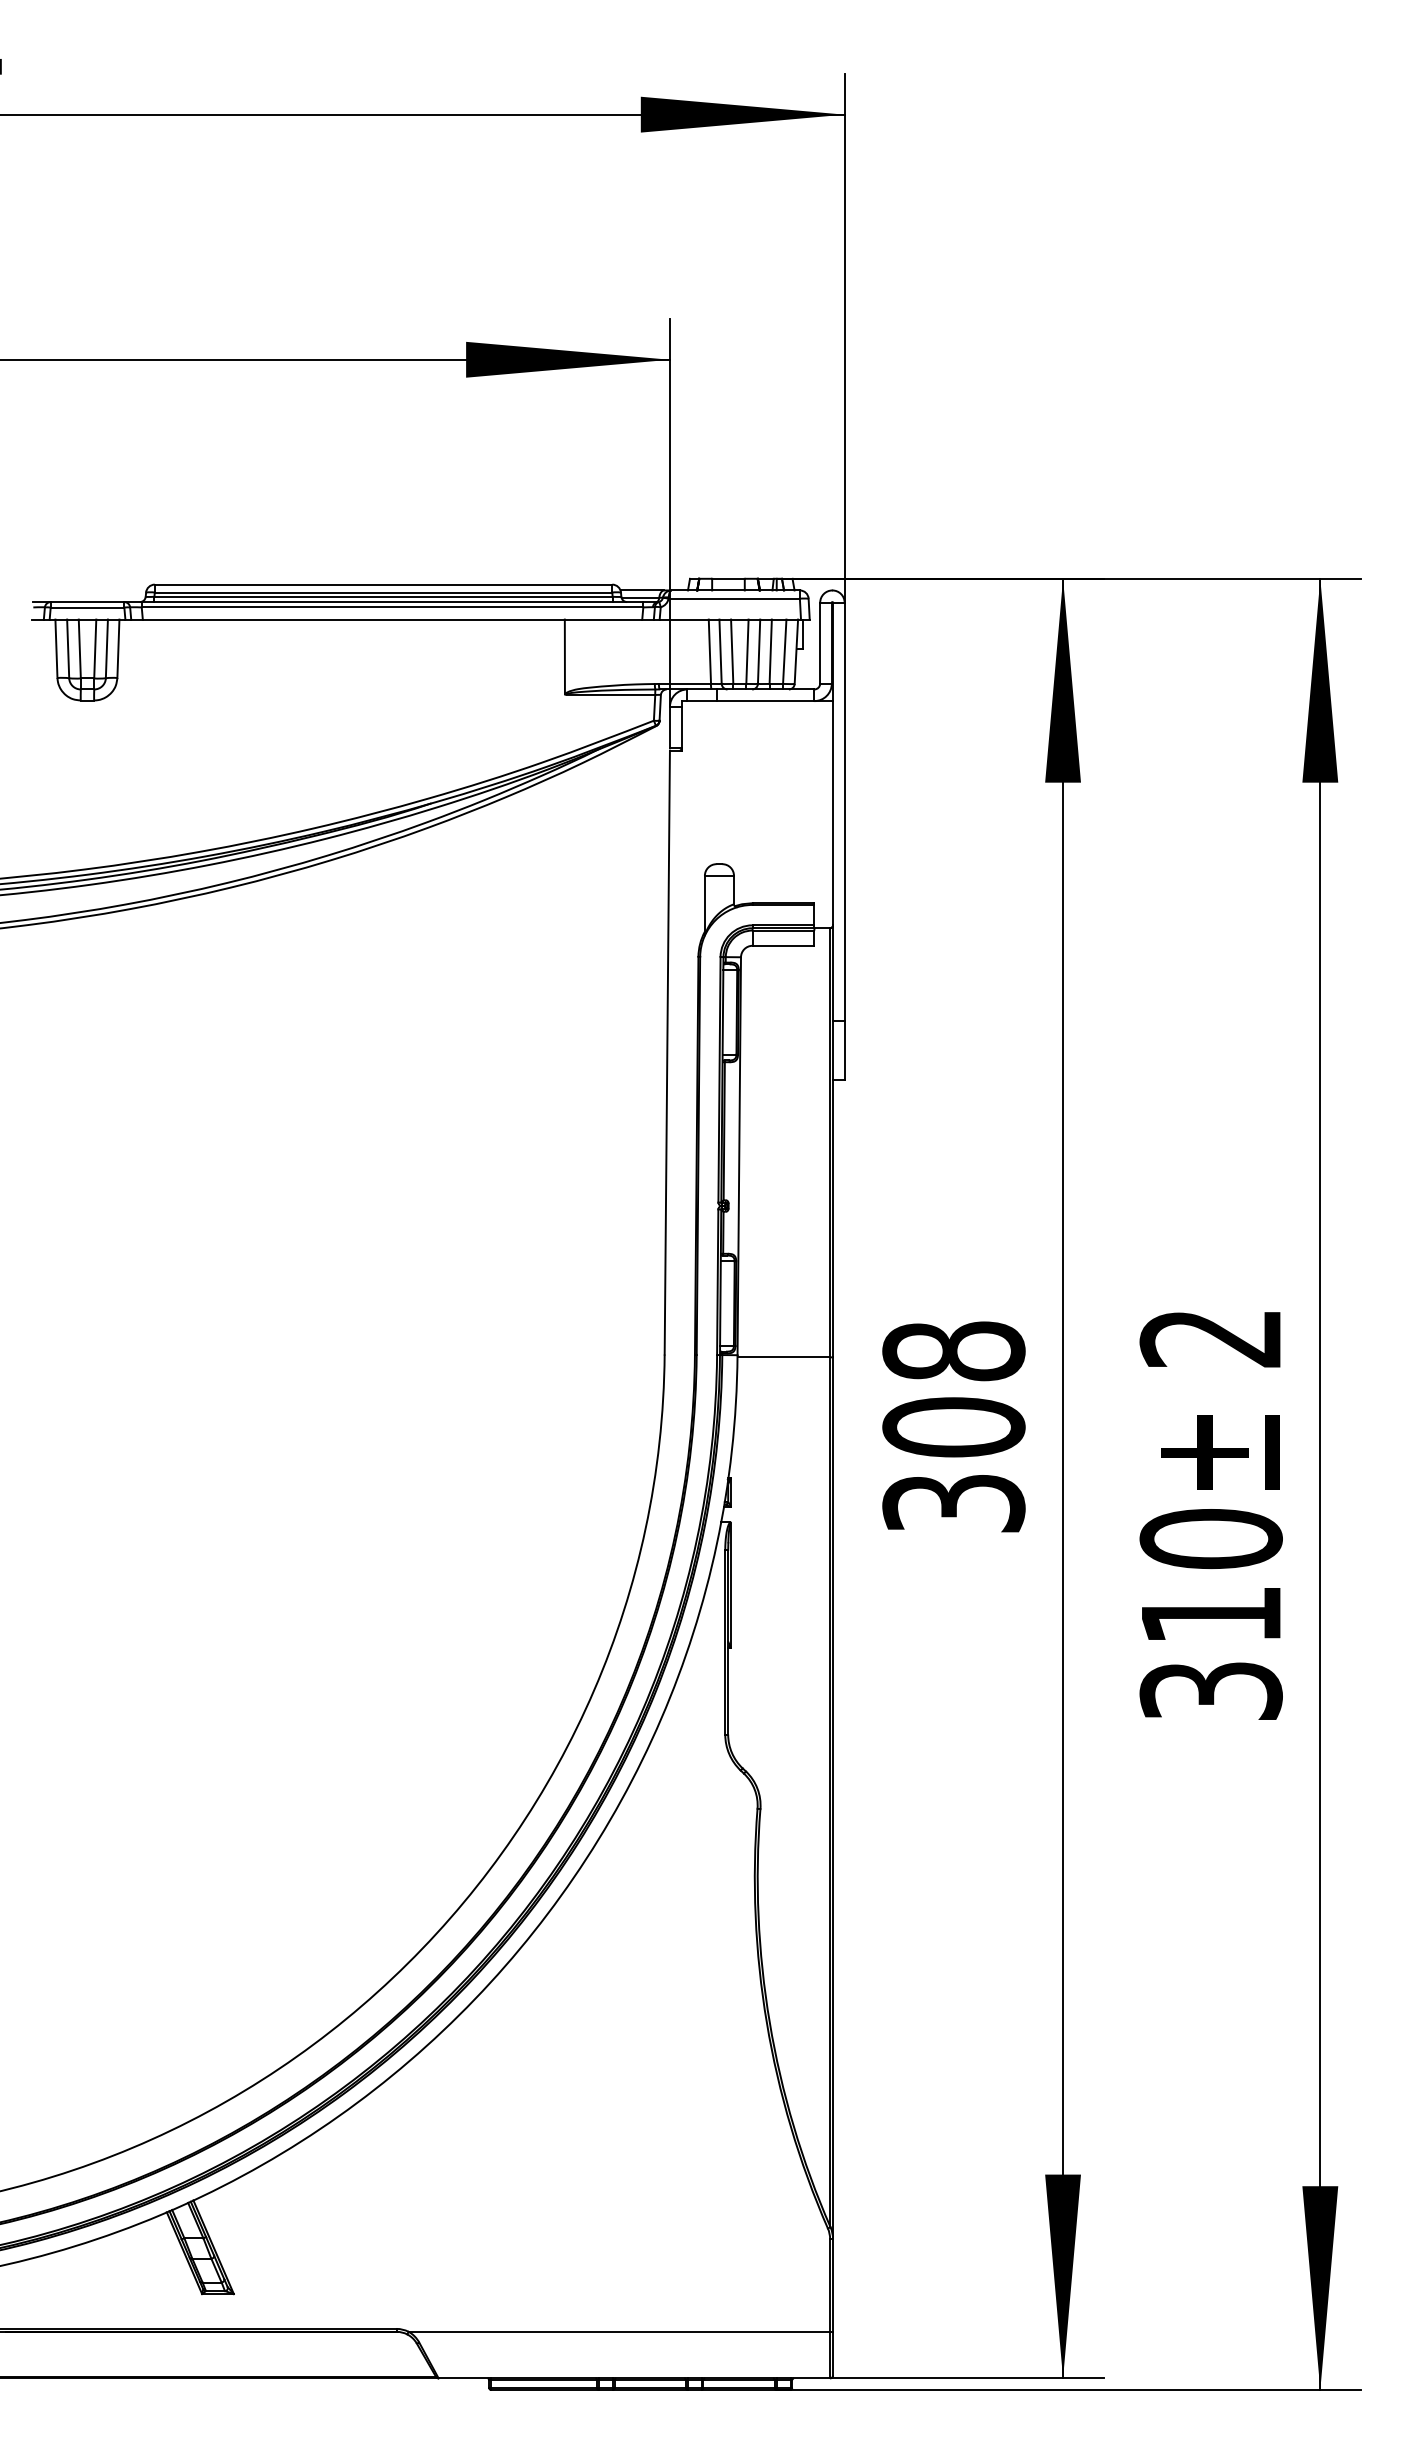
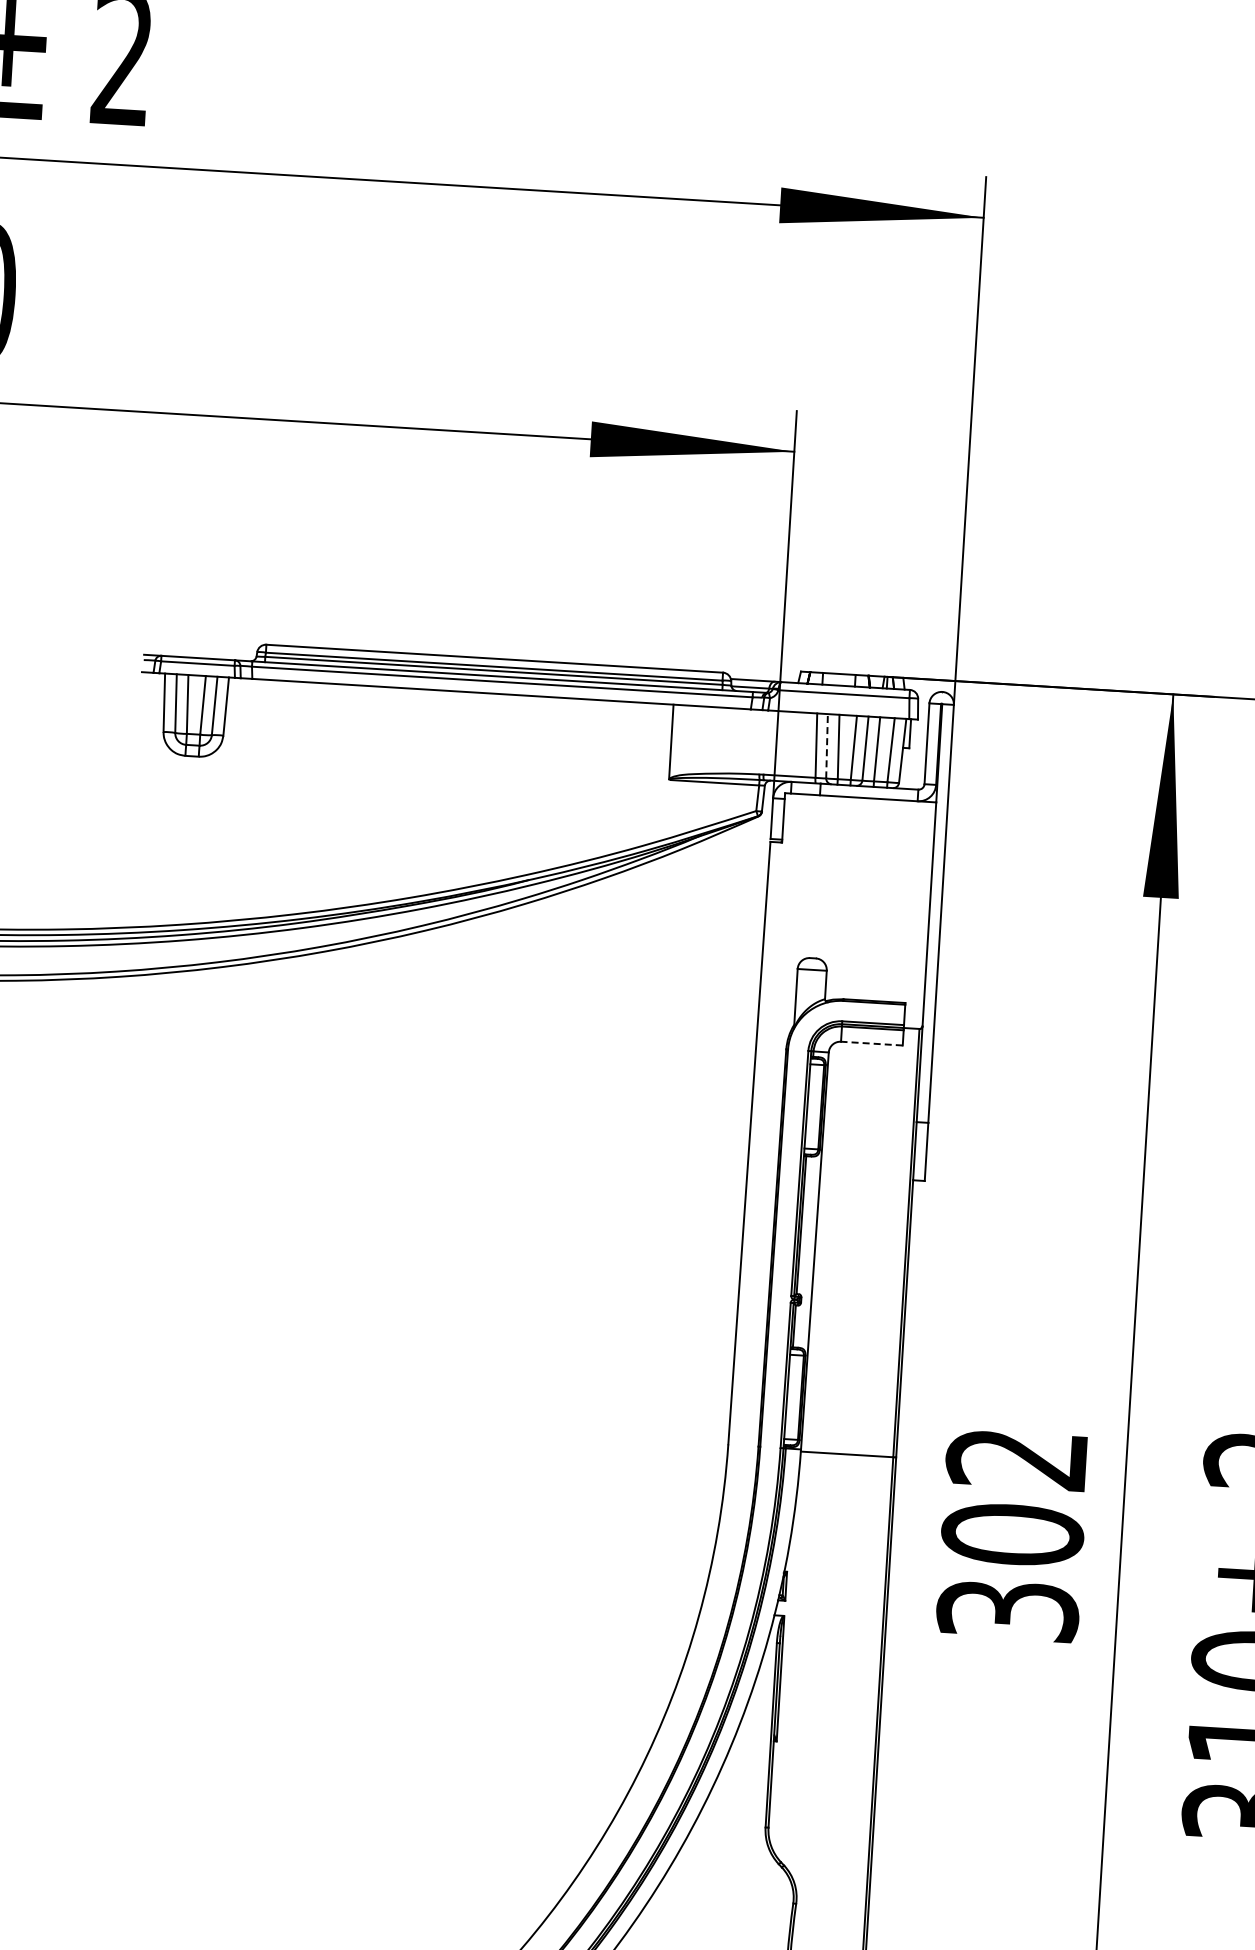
line: (720, 651) -> (826, 746), solid -> dashed
line: (783, 945) -> (871, 1043), solid -> dashed
text: (953, 1351) -> (1016, 1458), 308 -> 302

